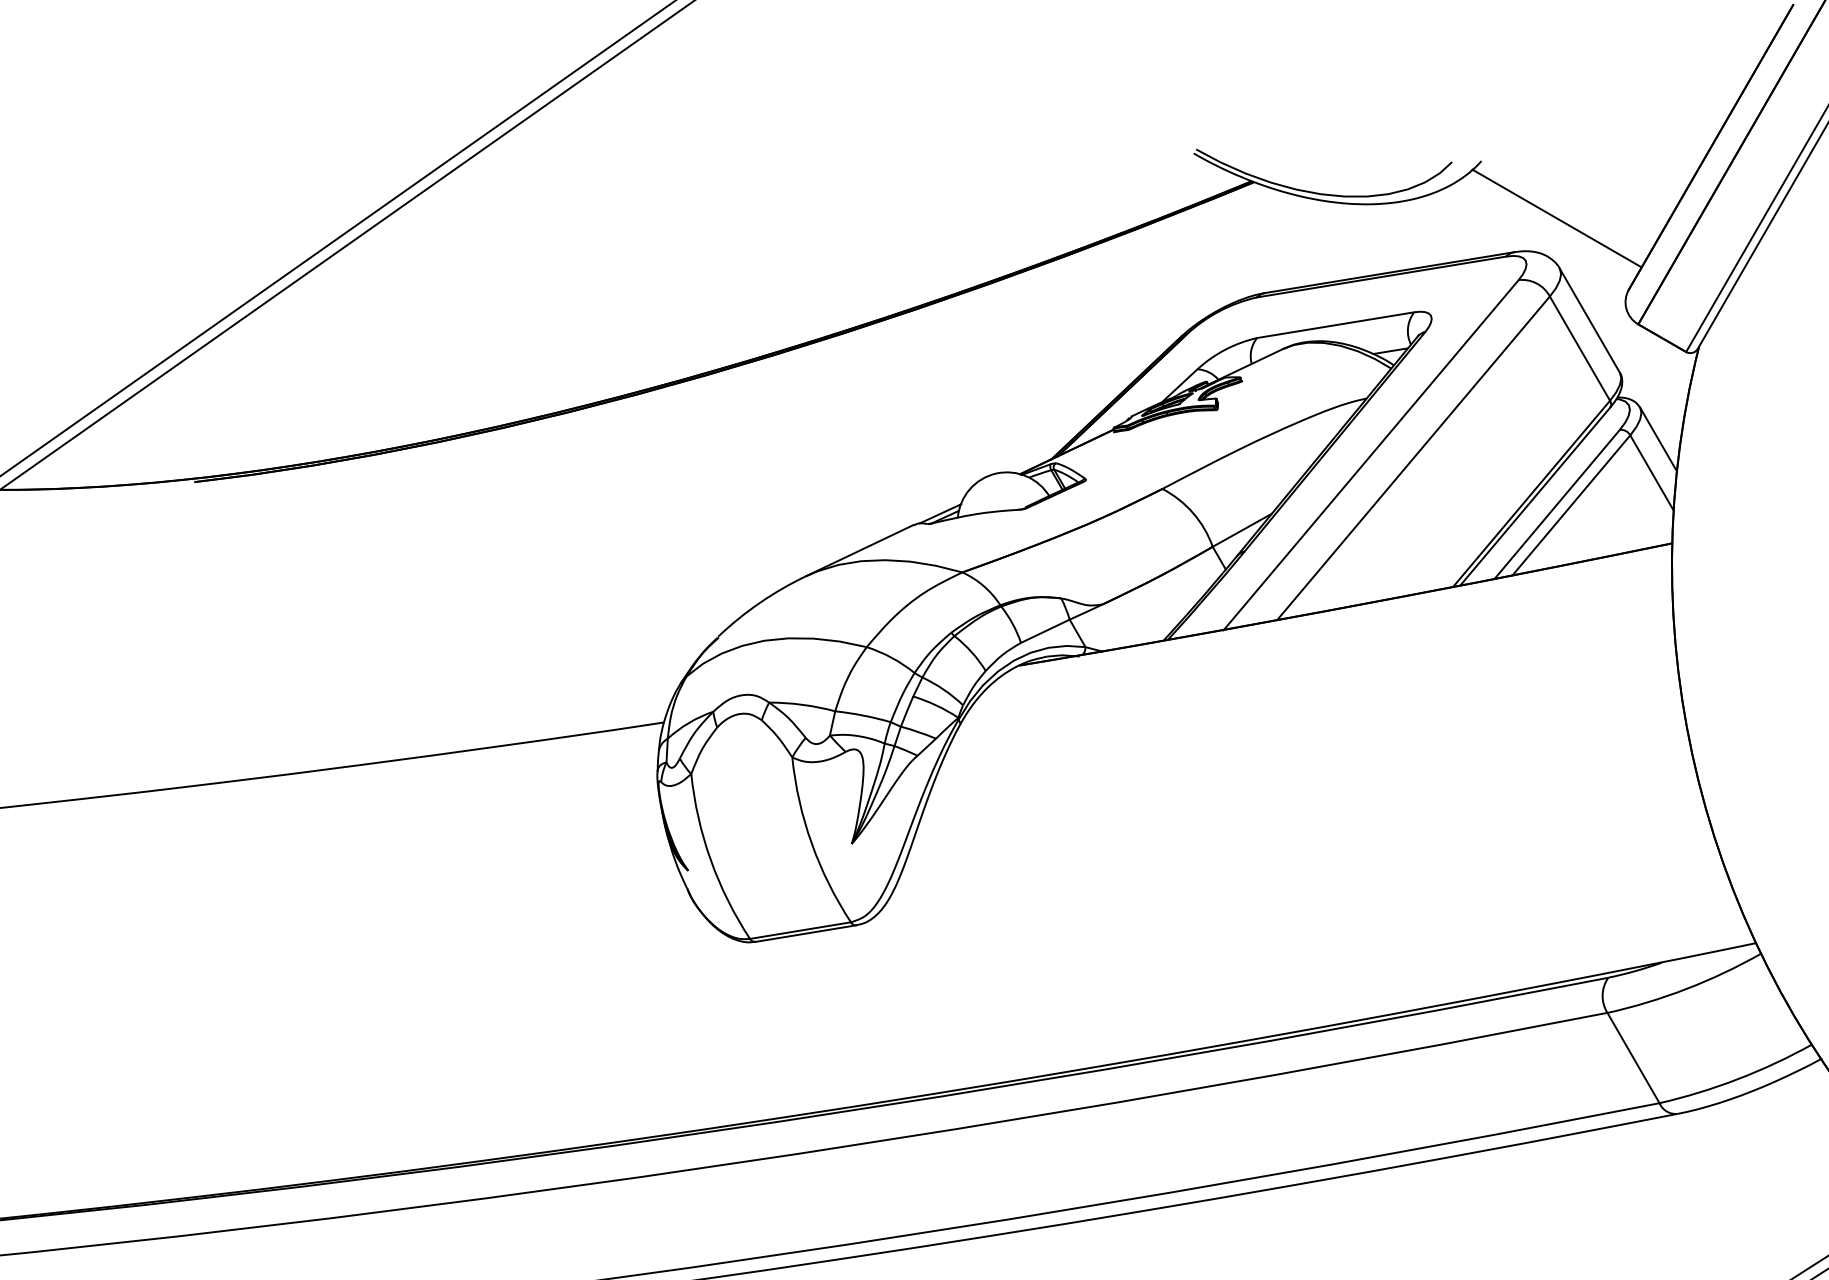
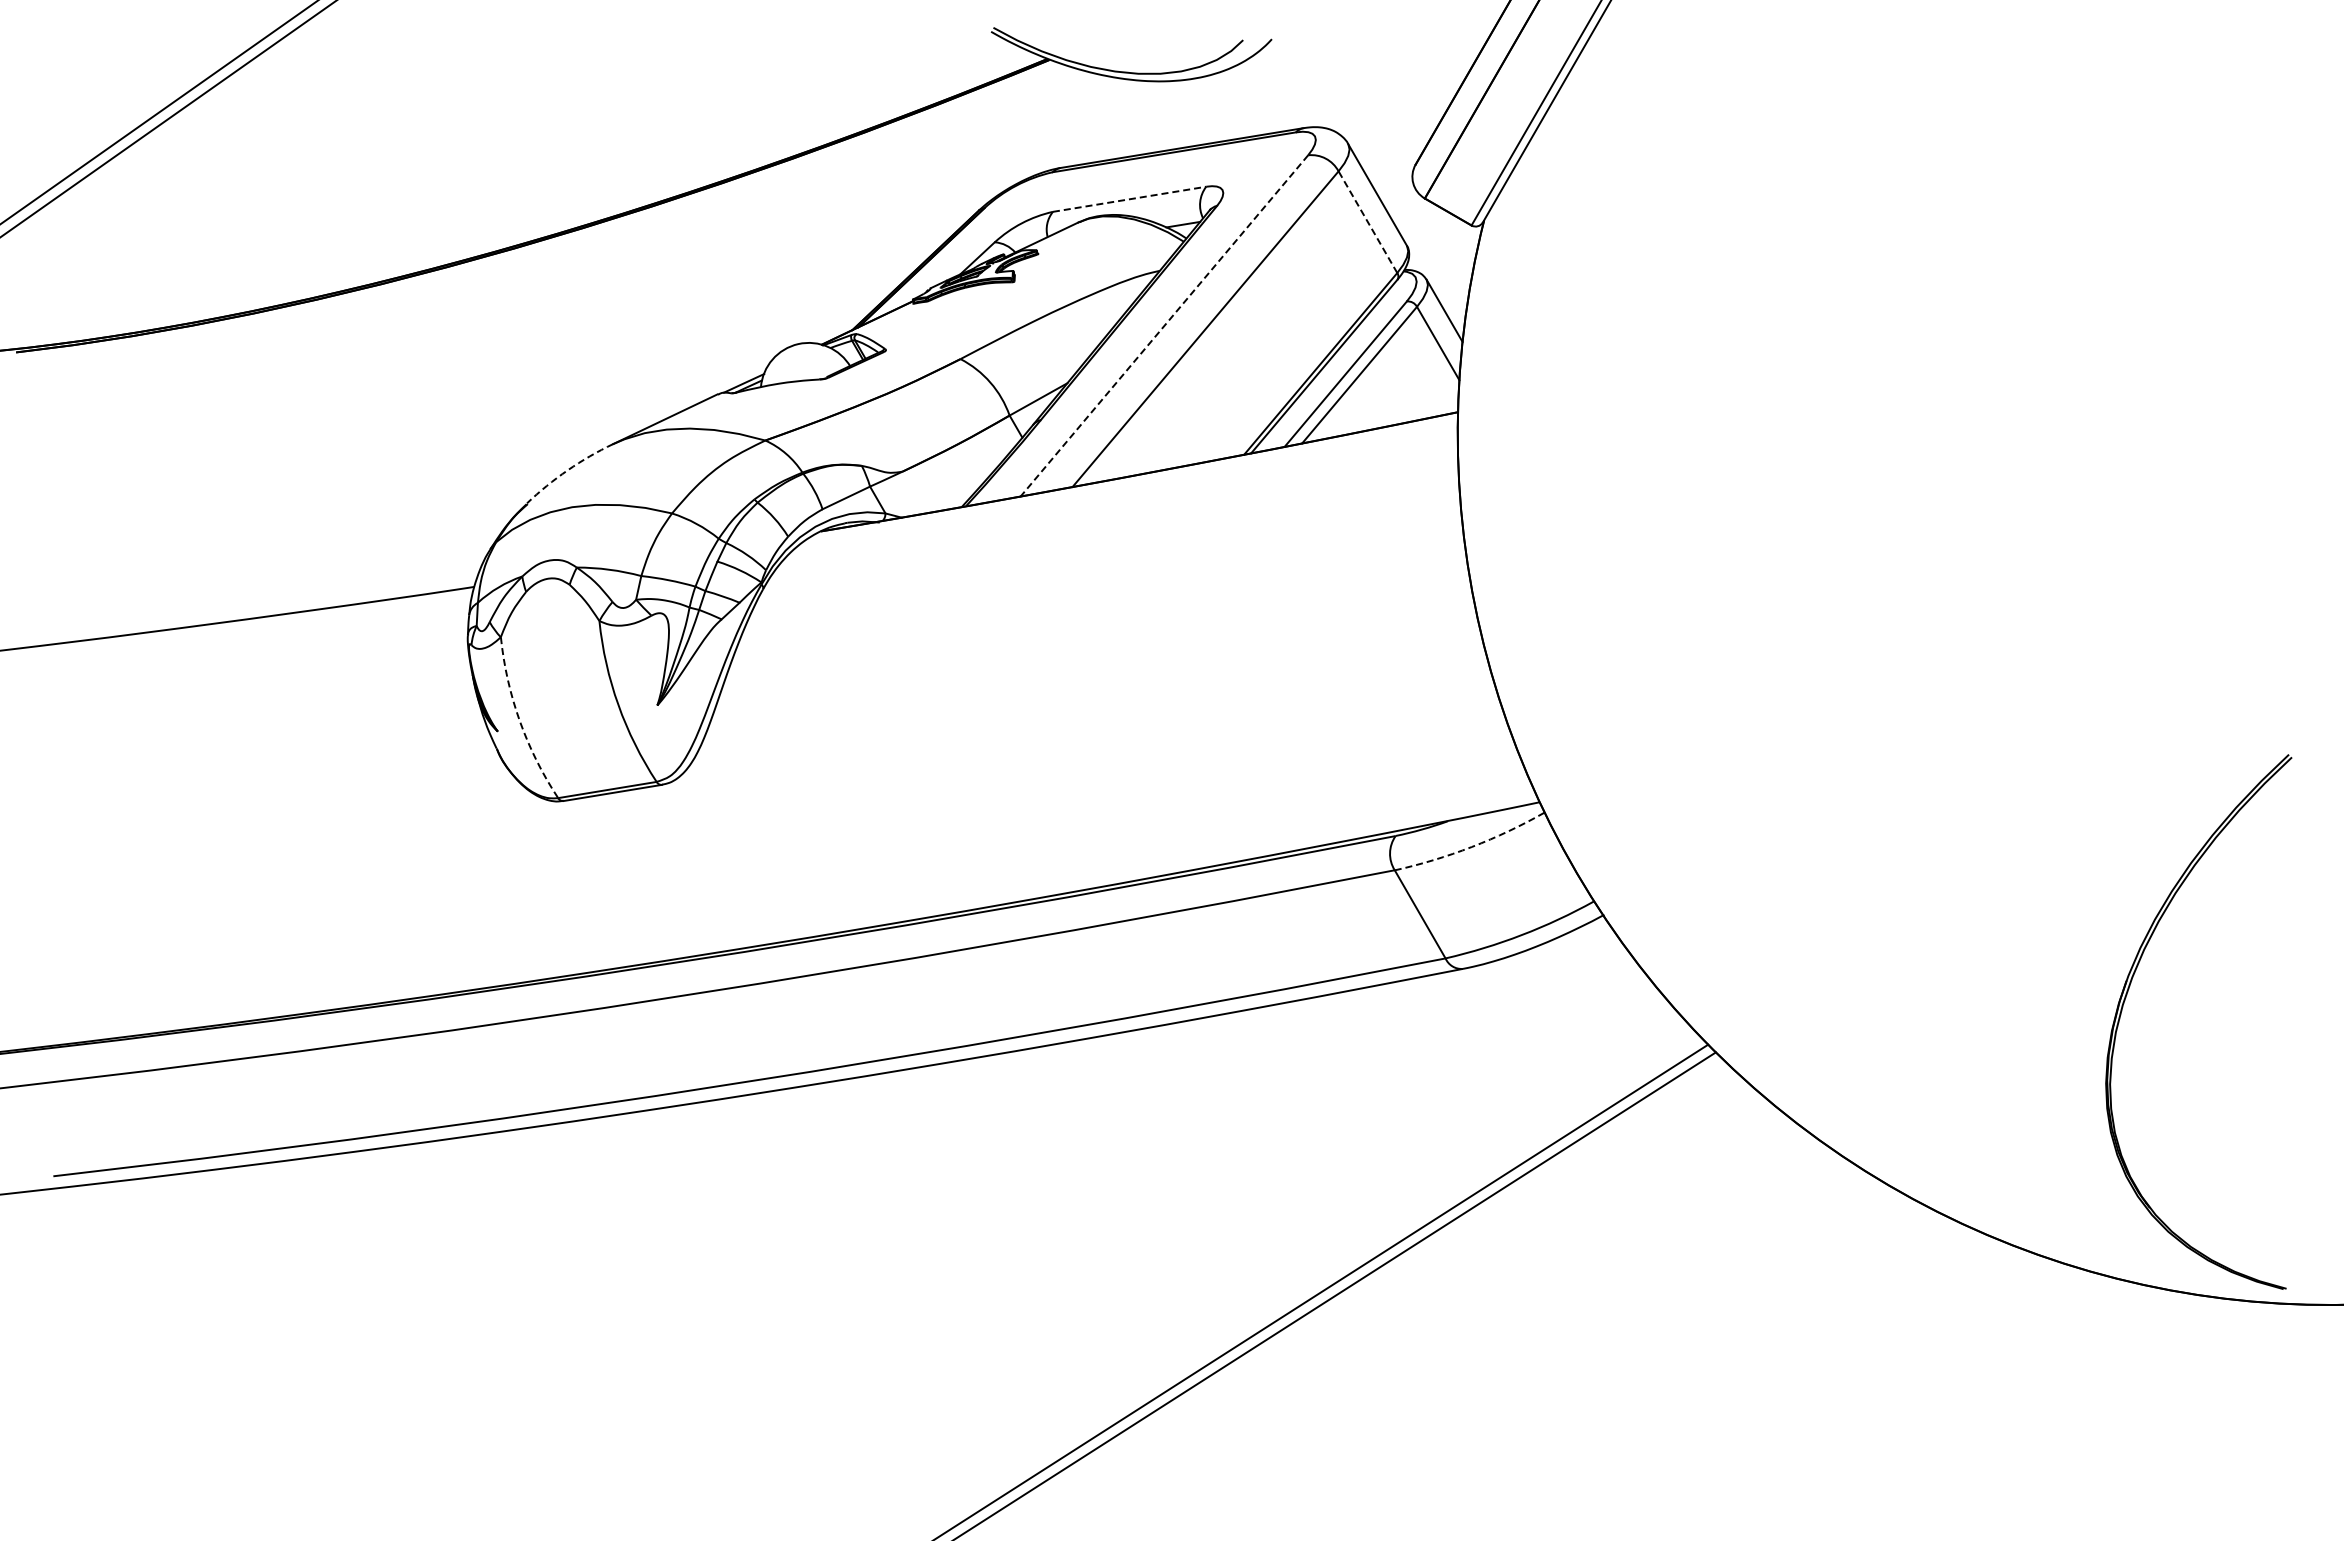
line: (1556, 217) -> (1345, 94), removed
line: (1335, 325) -> (1129, 199), solid -> dashed
line: (1579, 348) -> (1367, 222), solid -> dashed
line: (1371, 454) -> (1164, 325), solid -> dashed
arc: (759, 603) -> (567, 470), solid -> dashed
arc: (710, 860) -> (519, 721), solid -> dashed
arc: (1686, 989) -> (1471, 847), solid -> dashed

